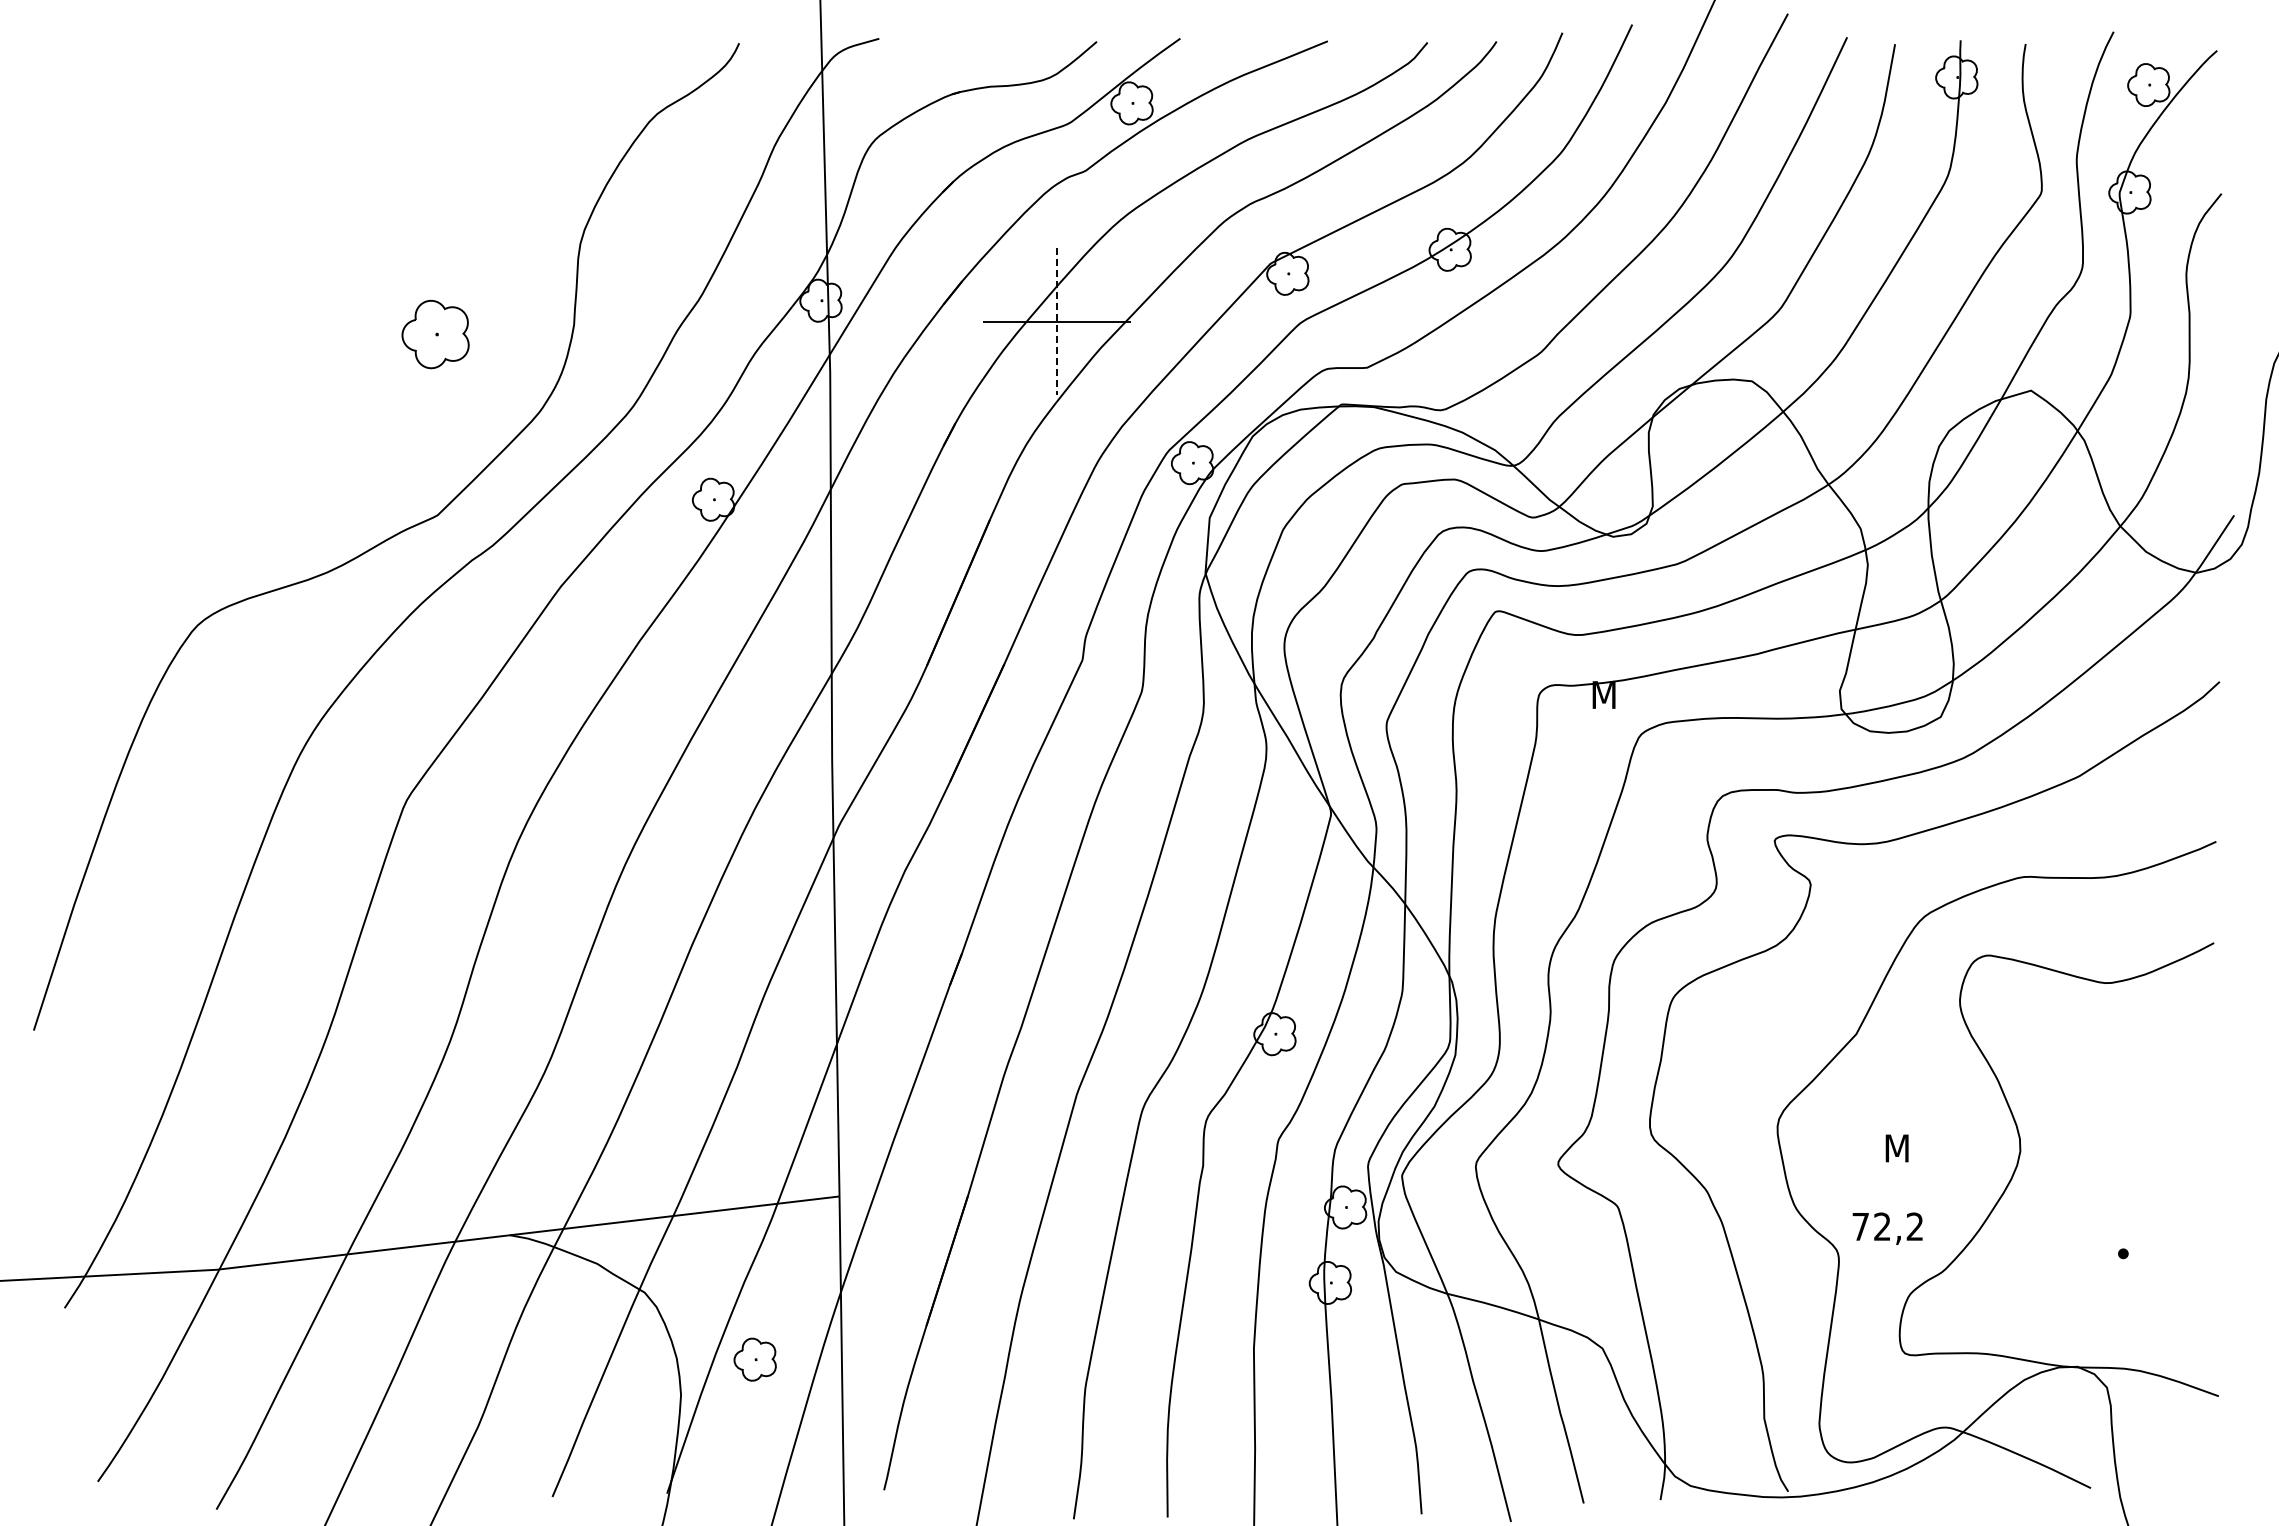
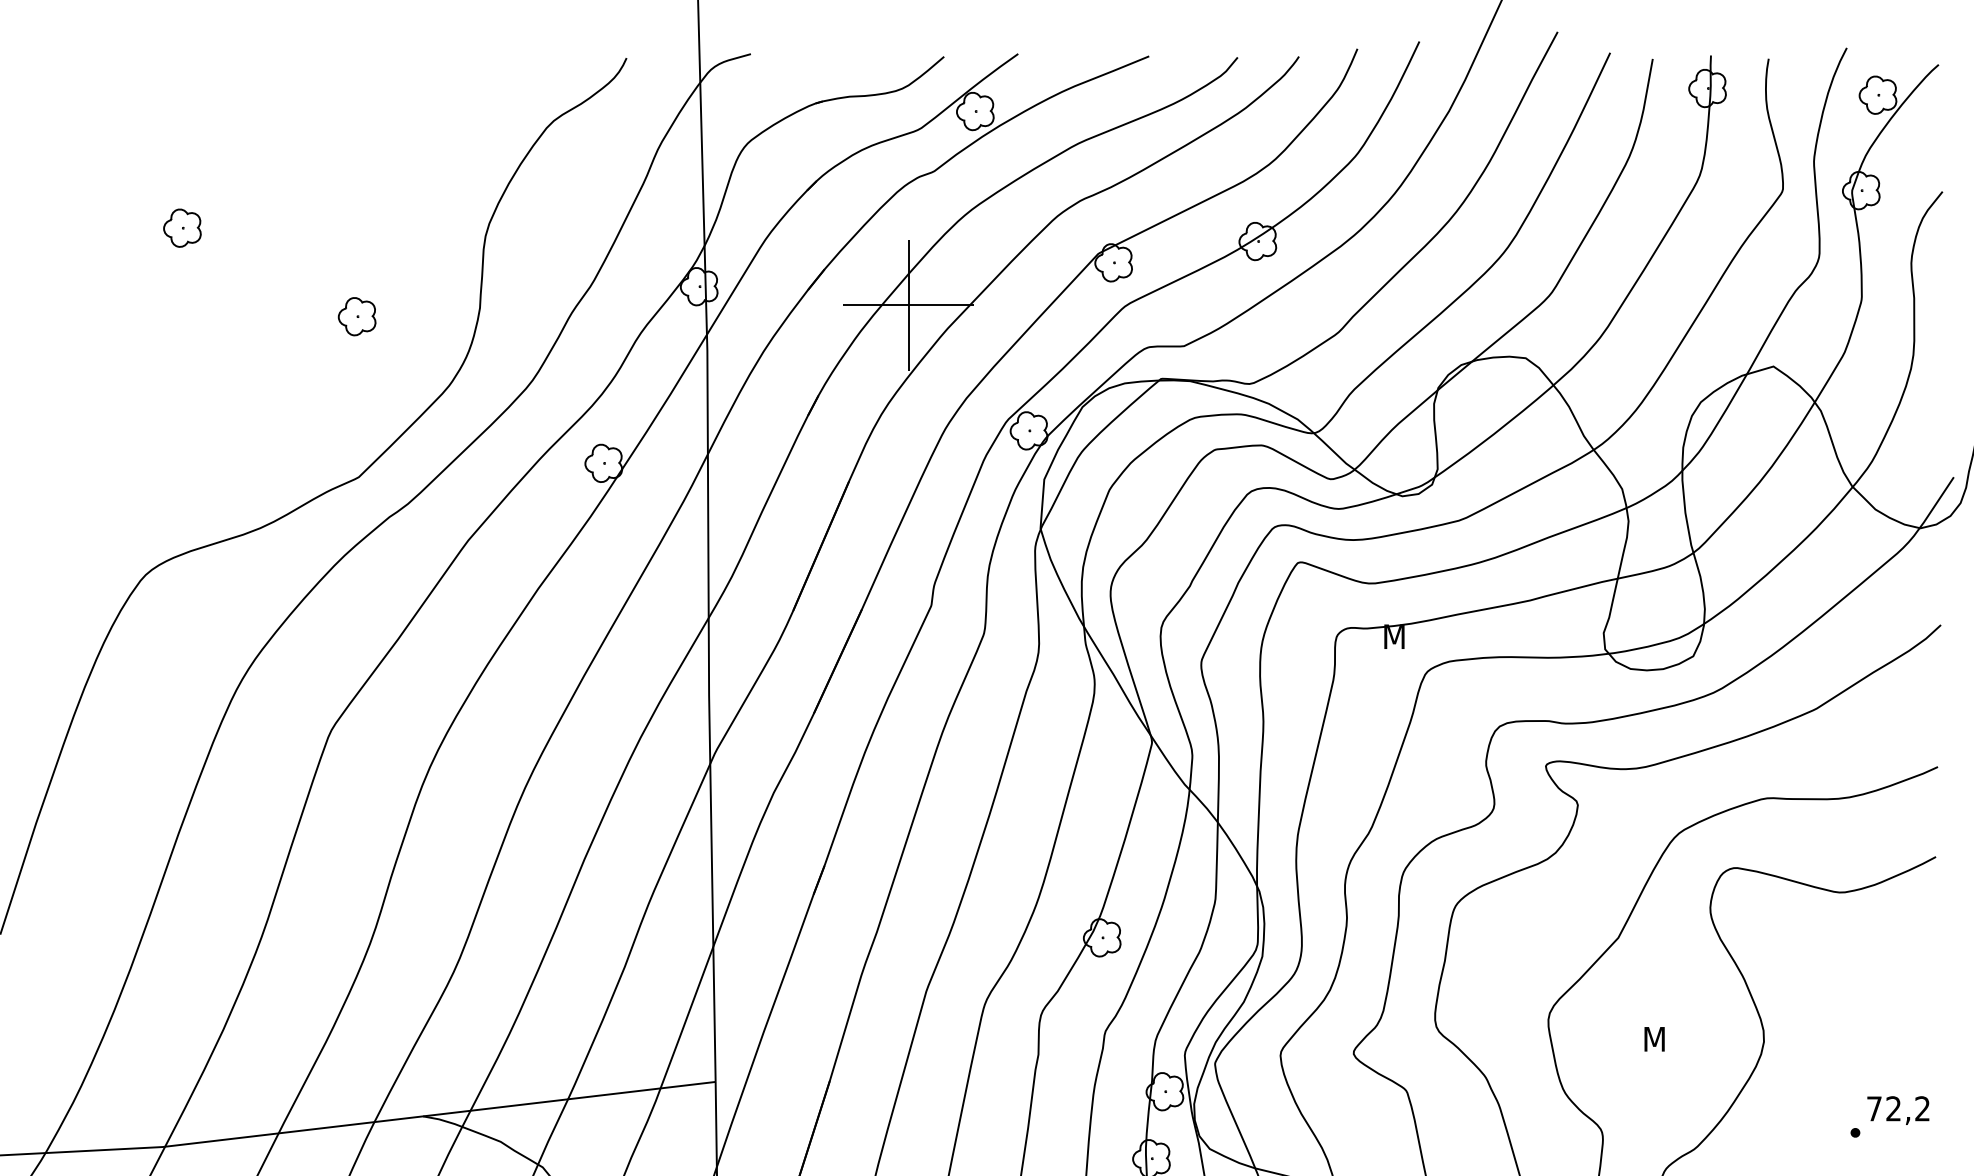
part: (238, 234) -> (182, 227), added
line: (1057, 321) -> (909, 305), dashed -> solid
part: (435, 334) -> (356, 316), size x0.62
text: (1887, 1228) -> (1898, 1110), moved

